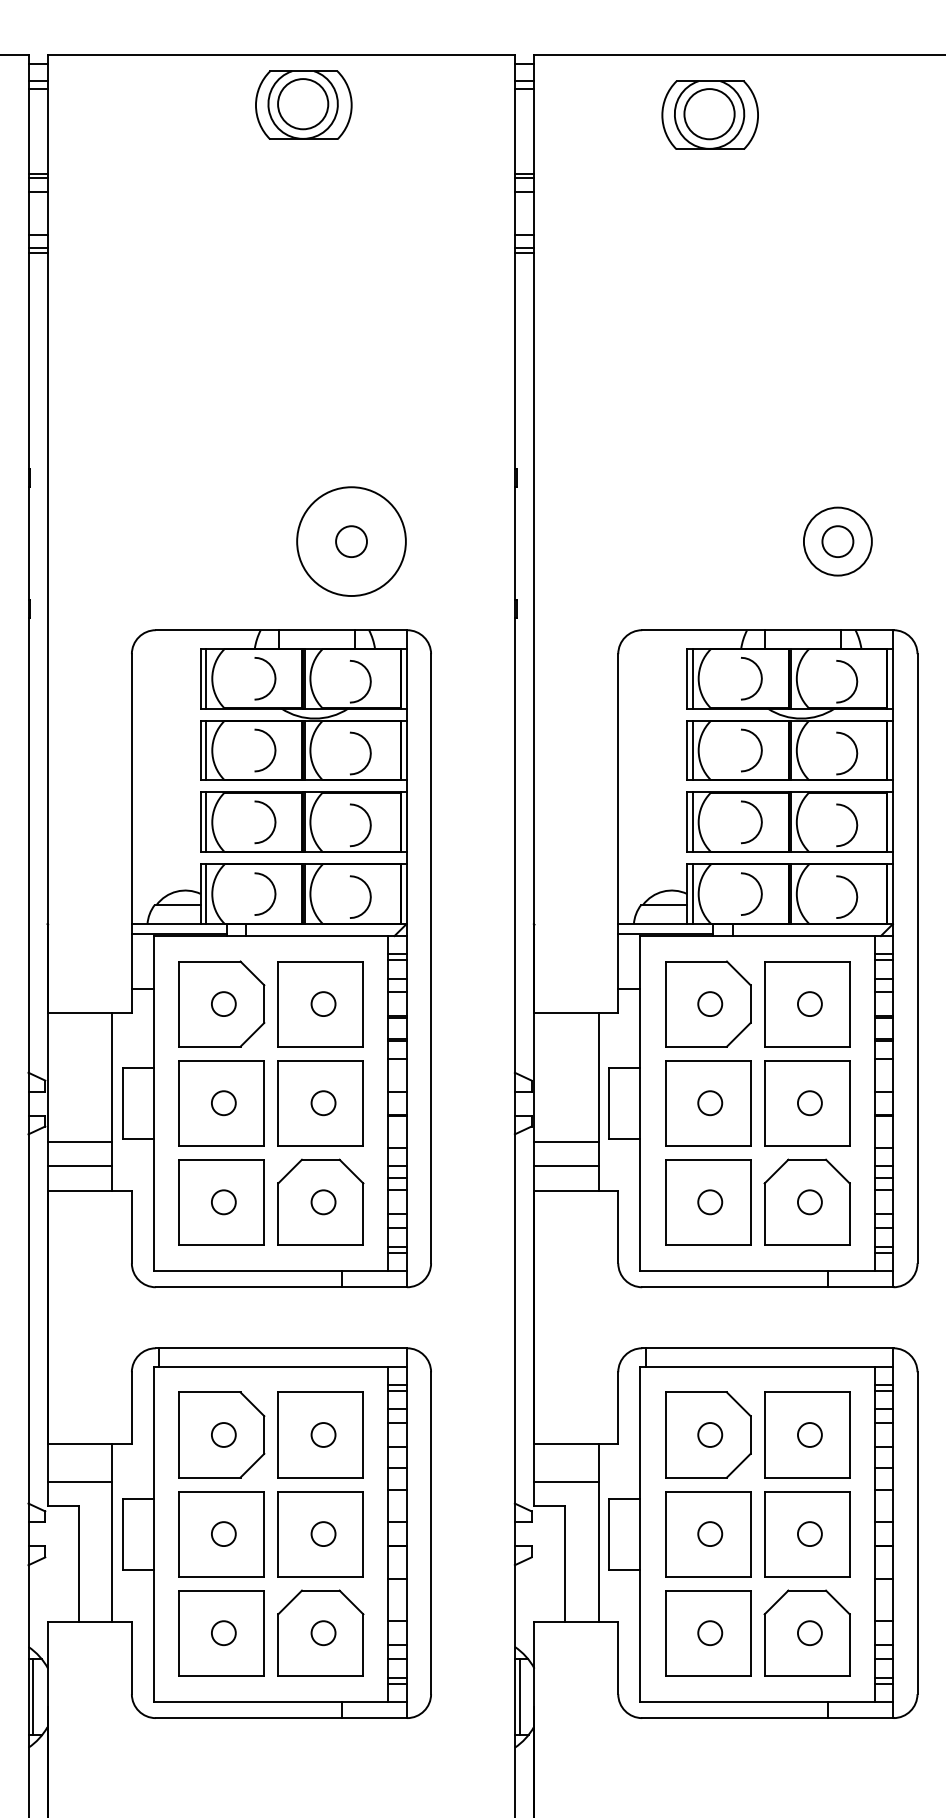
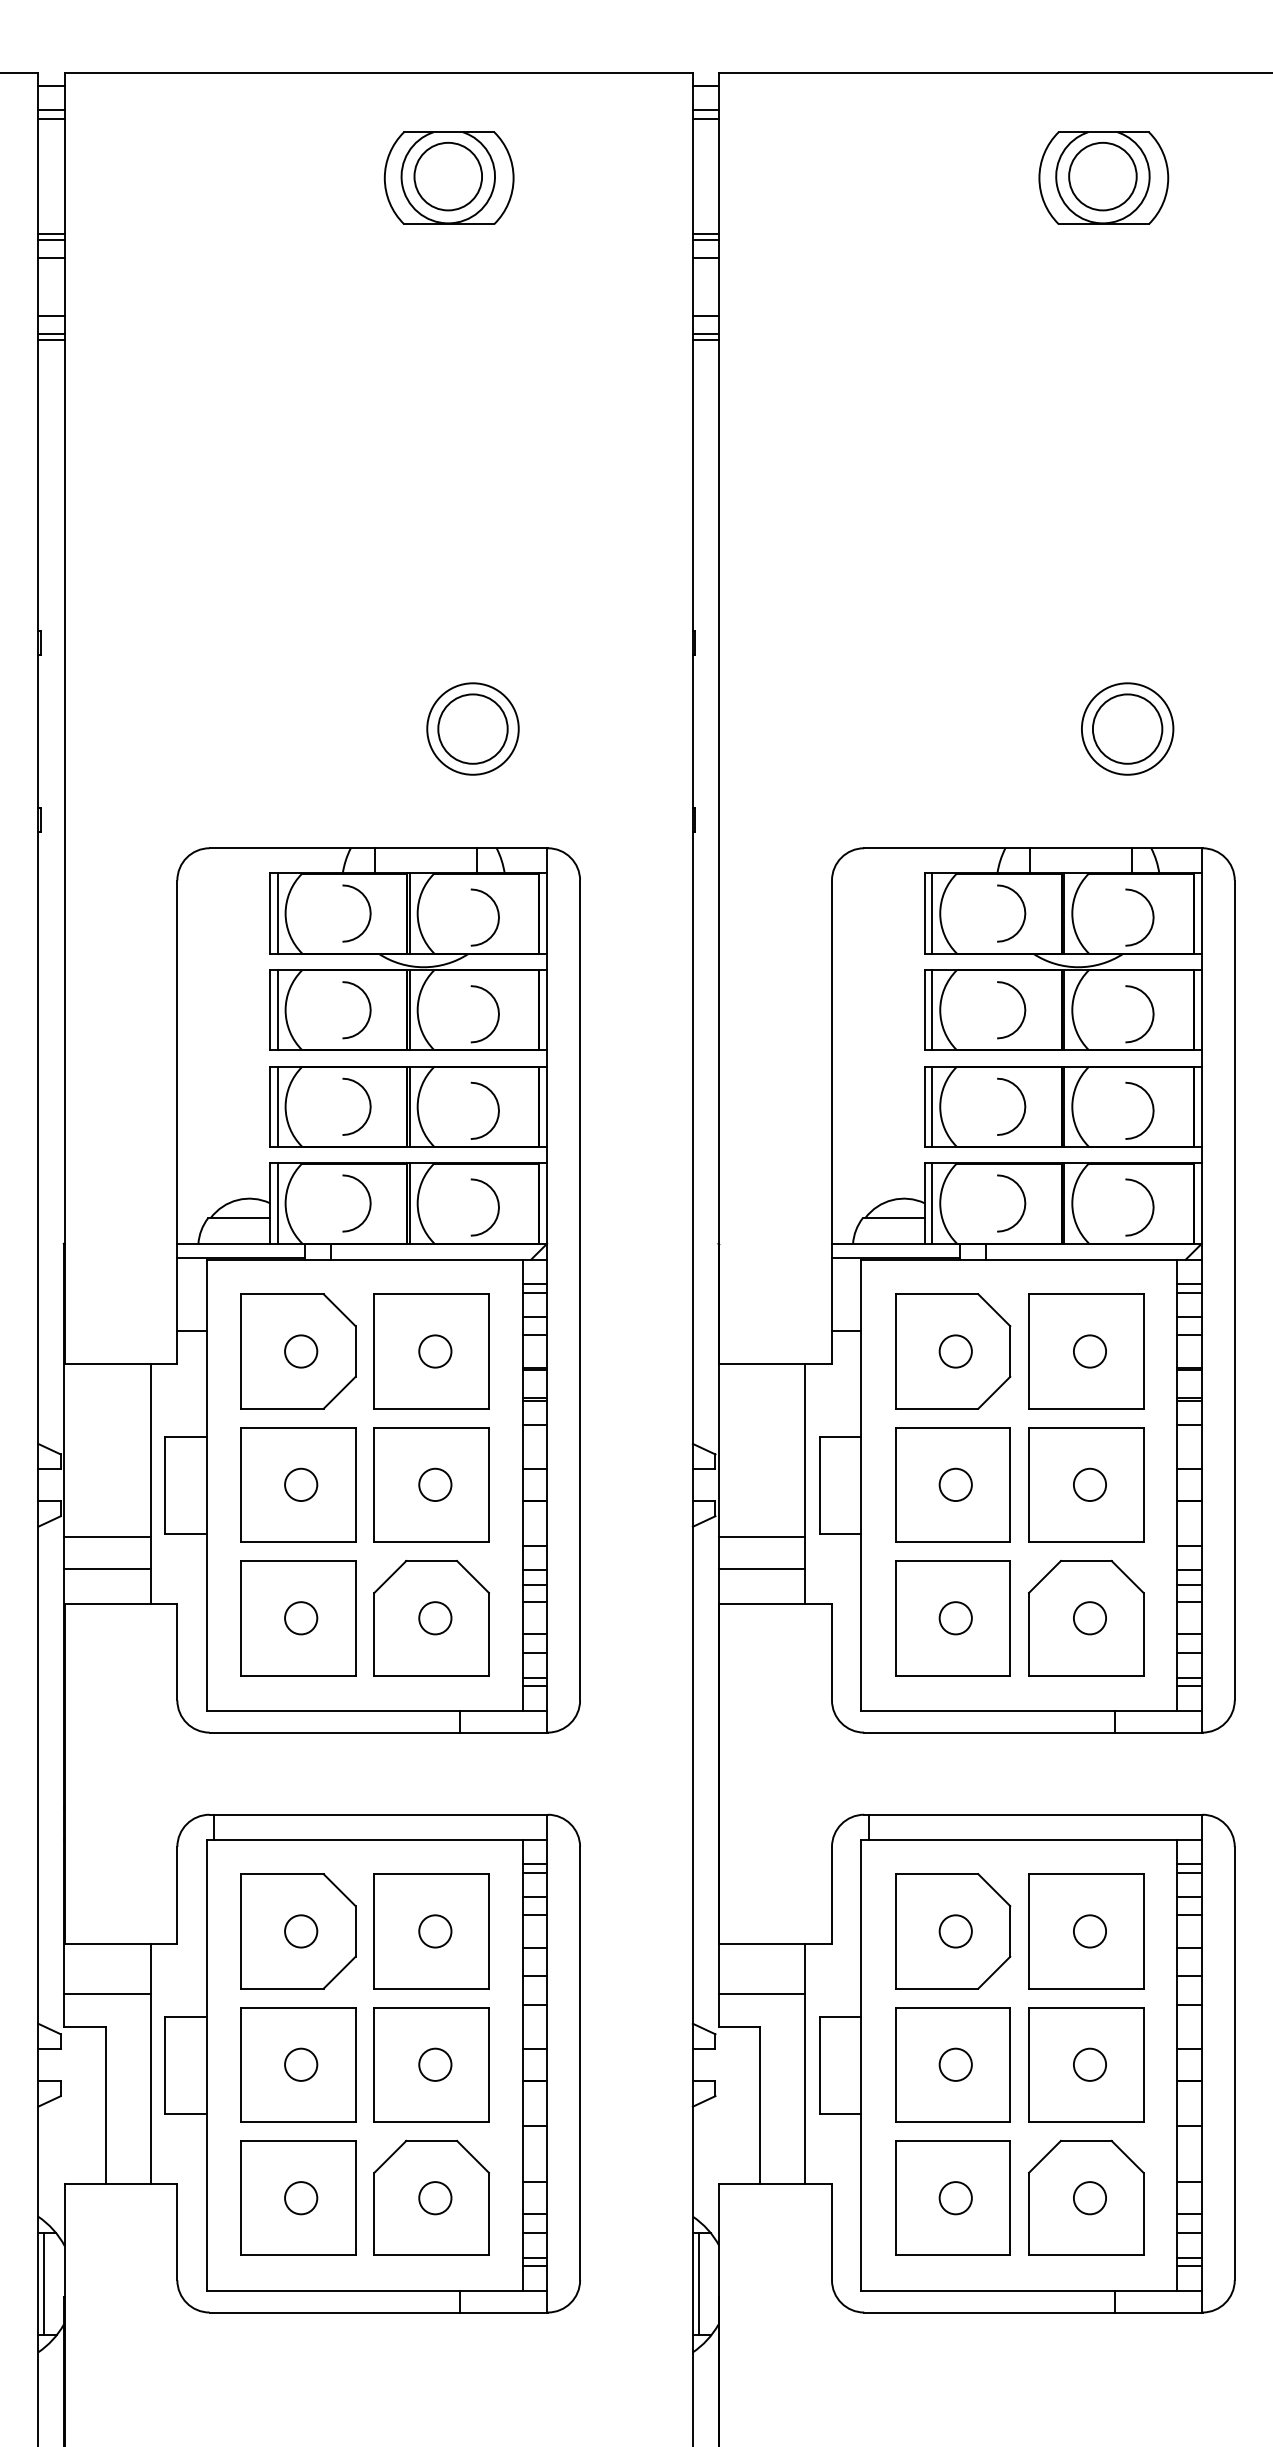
part: (303, 104) -> (448, 177), moved
part: (709, 114) -> (1102, 177), moved
circle: (351, 541) -> (472, 728), size x0.62
circle: (351, 541) -> (472, 728), size x1.67
circle: (837, 541) -> (1127, 728), size x1.67

